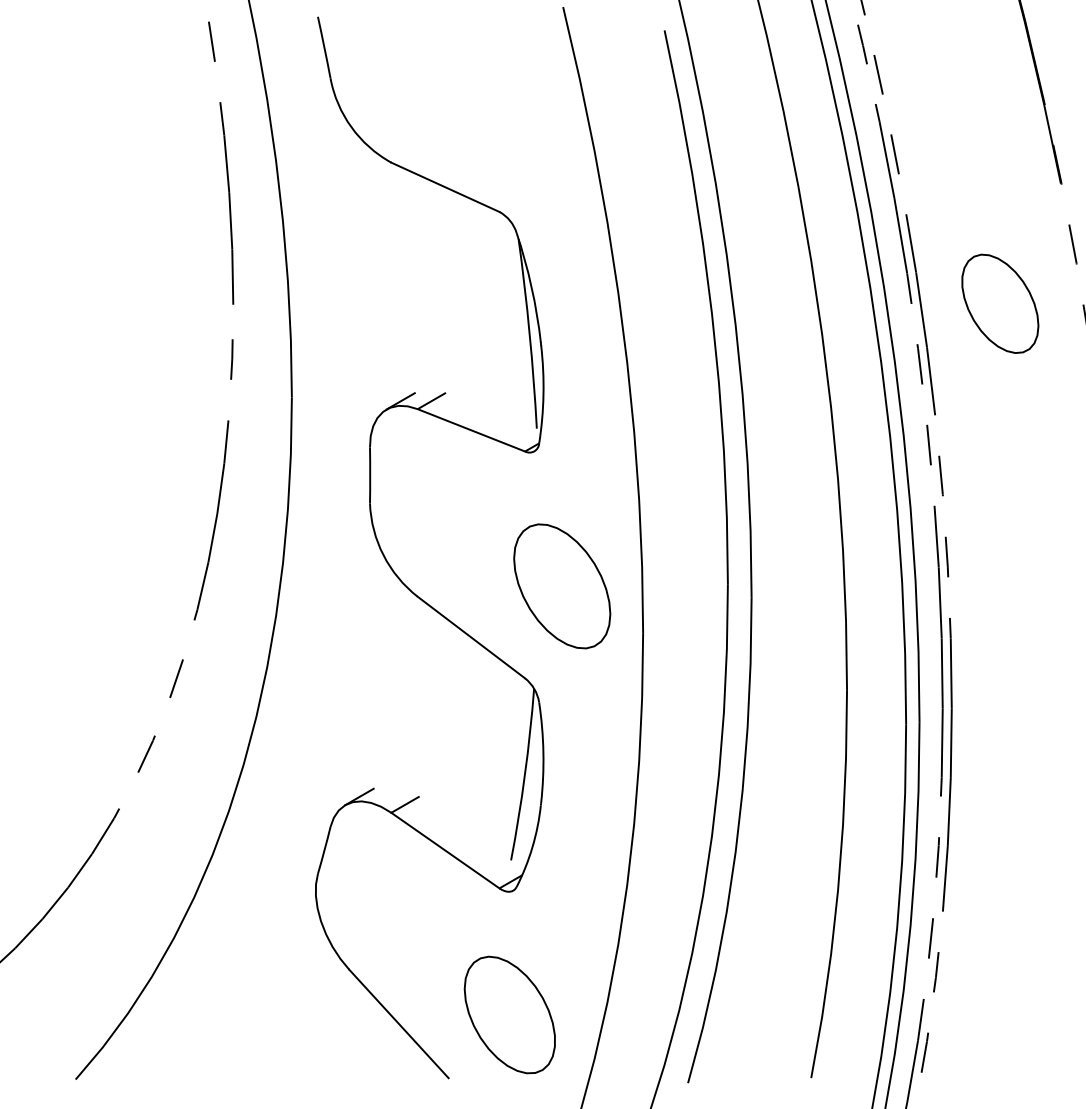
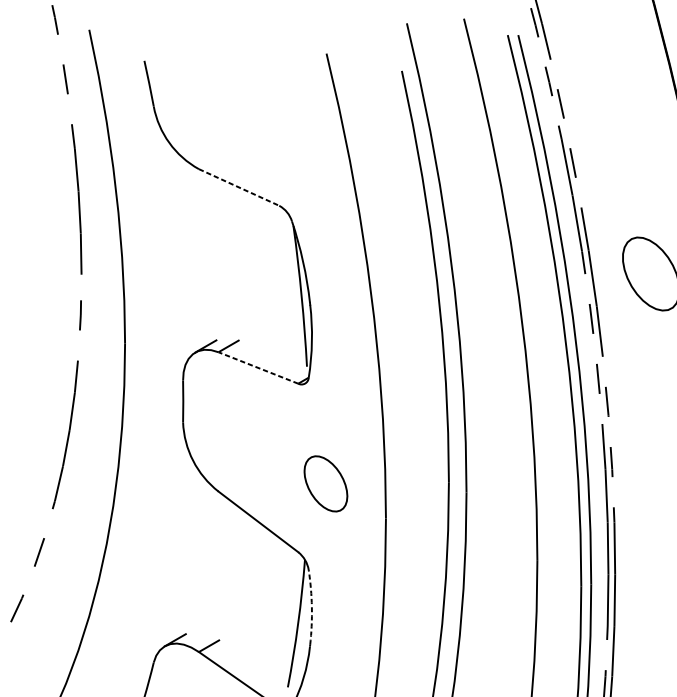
line: (445, 187) -> (239, 187), solid -> dashed
line: (471, 430) -> (258, 368), solid -> dashed
part: (562, 586) -> (326, 483), size x0.6
arc: (543, 752) -> (311, 607), solid -> dashed

